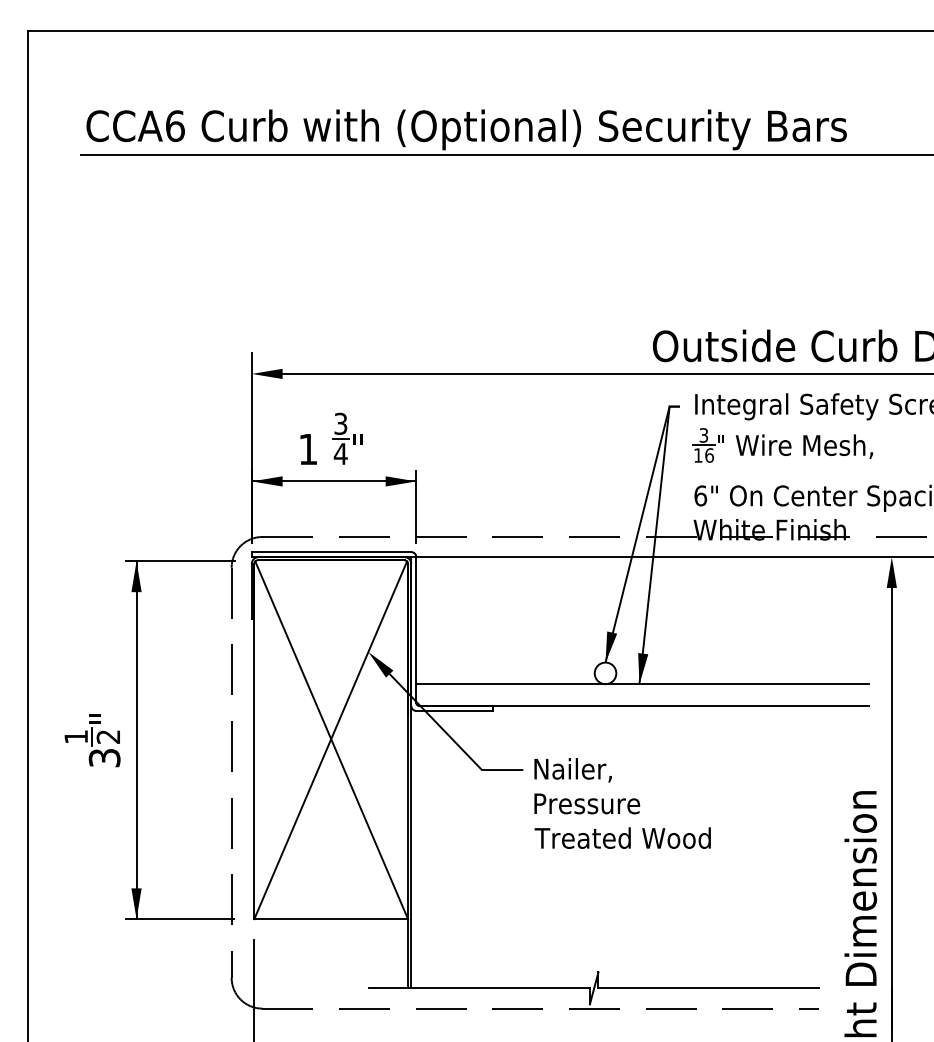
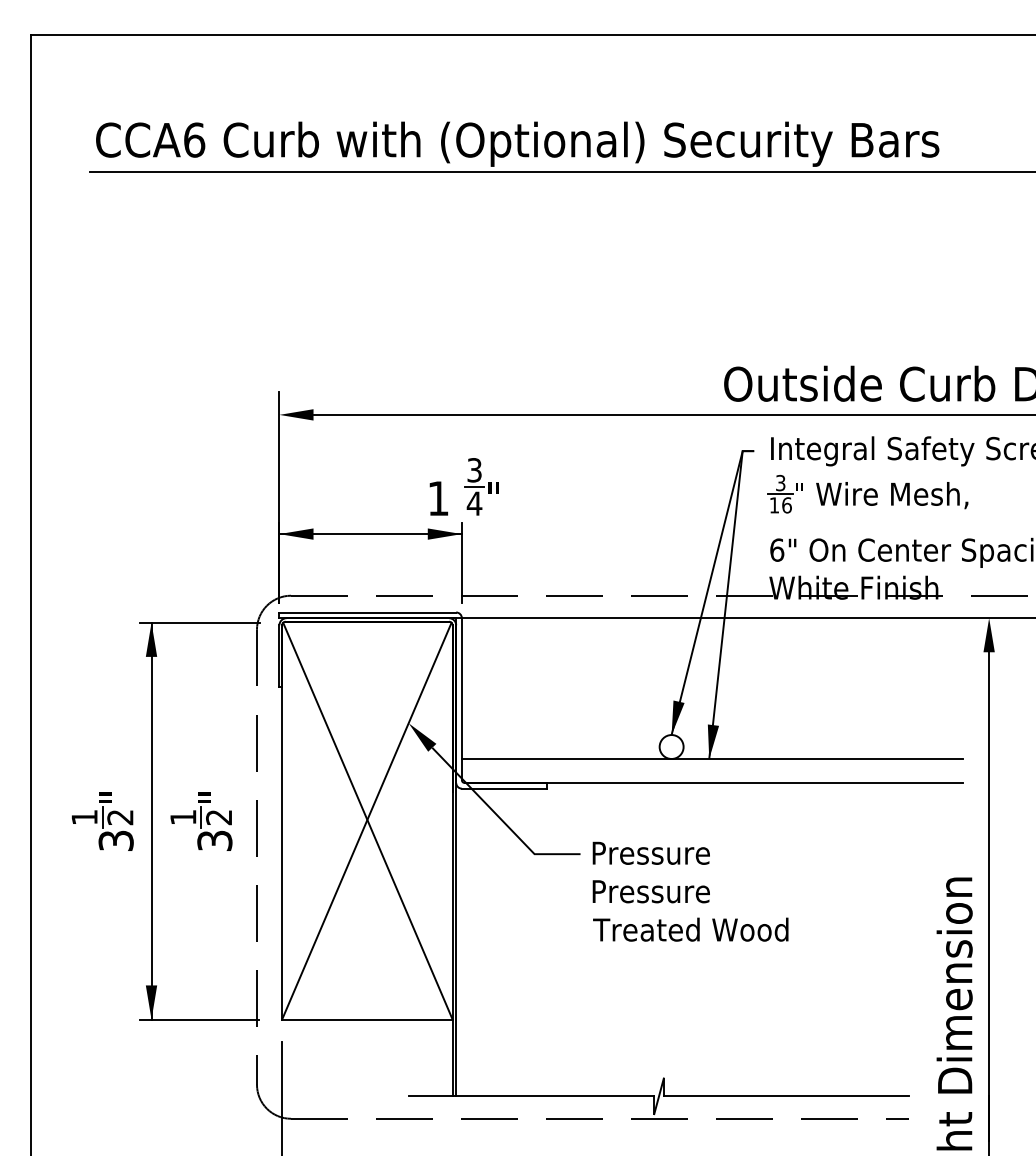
part: (331, 438) -> (464, 486), moved
part: (181, 740) -> (201, 821), added
text: (588, 770) -> (652, 854), Nailer, -> Pressure

